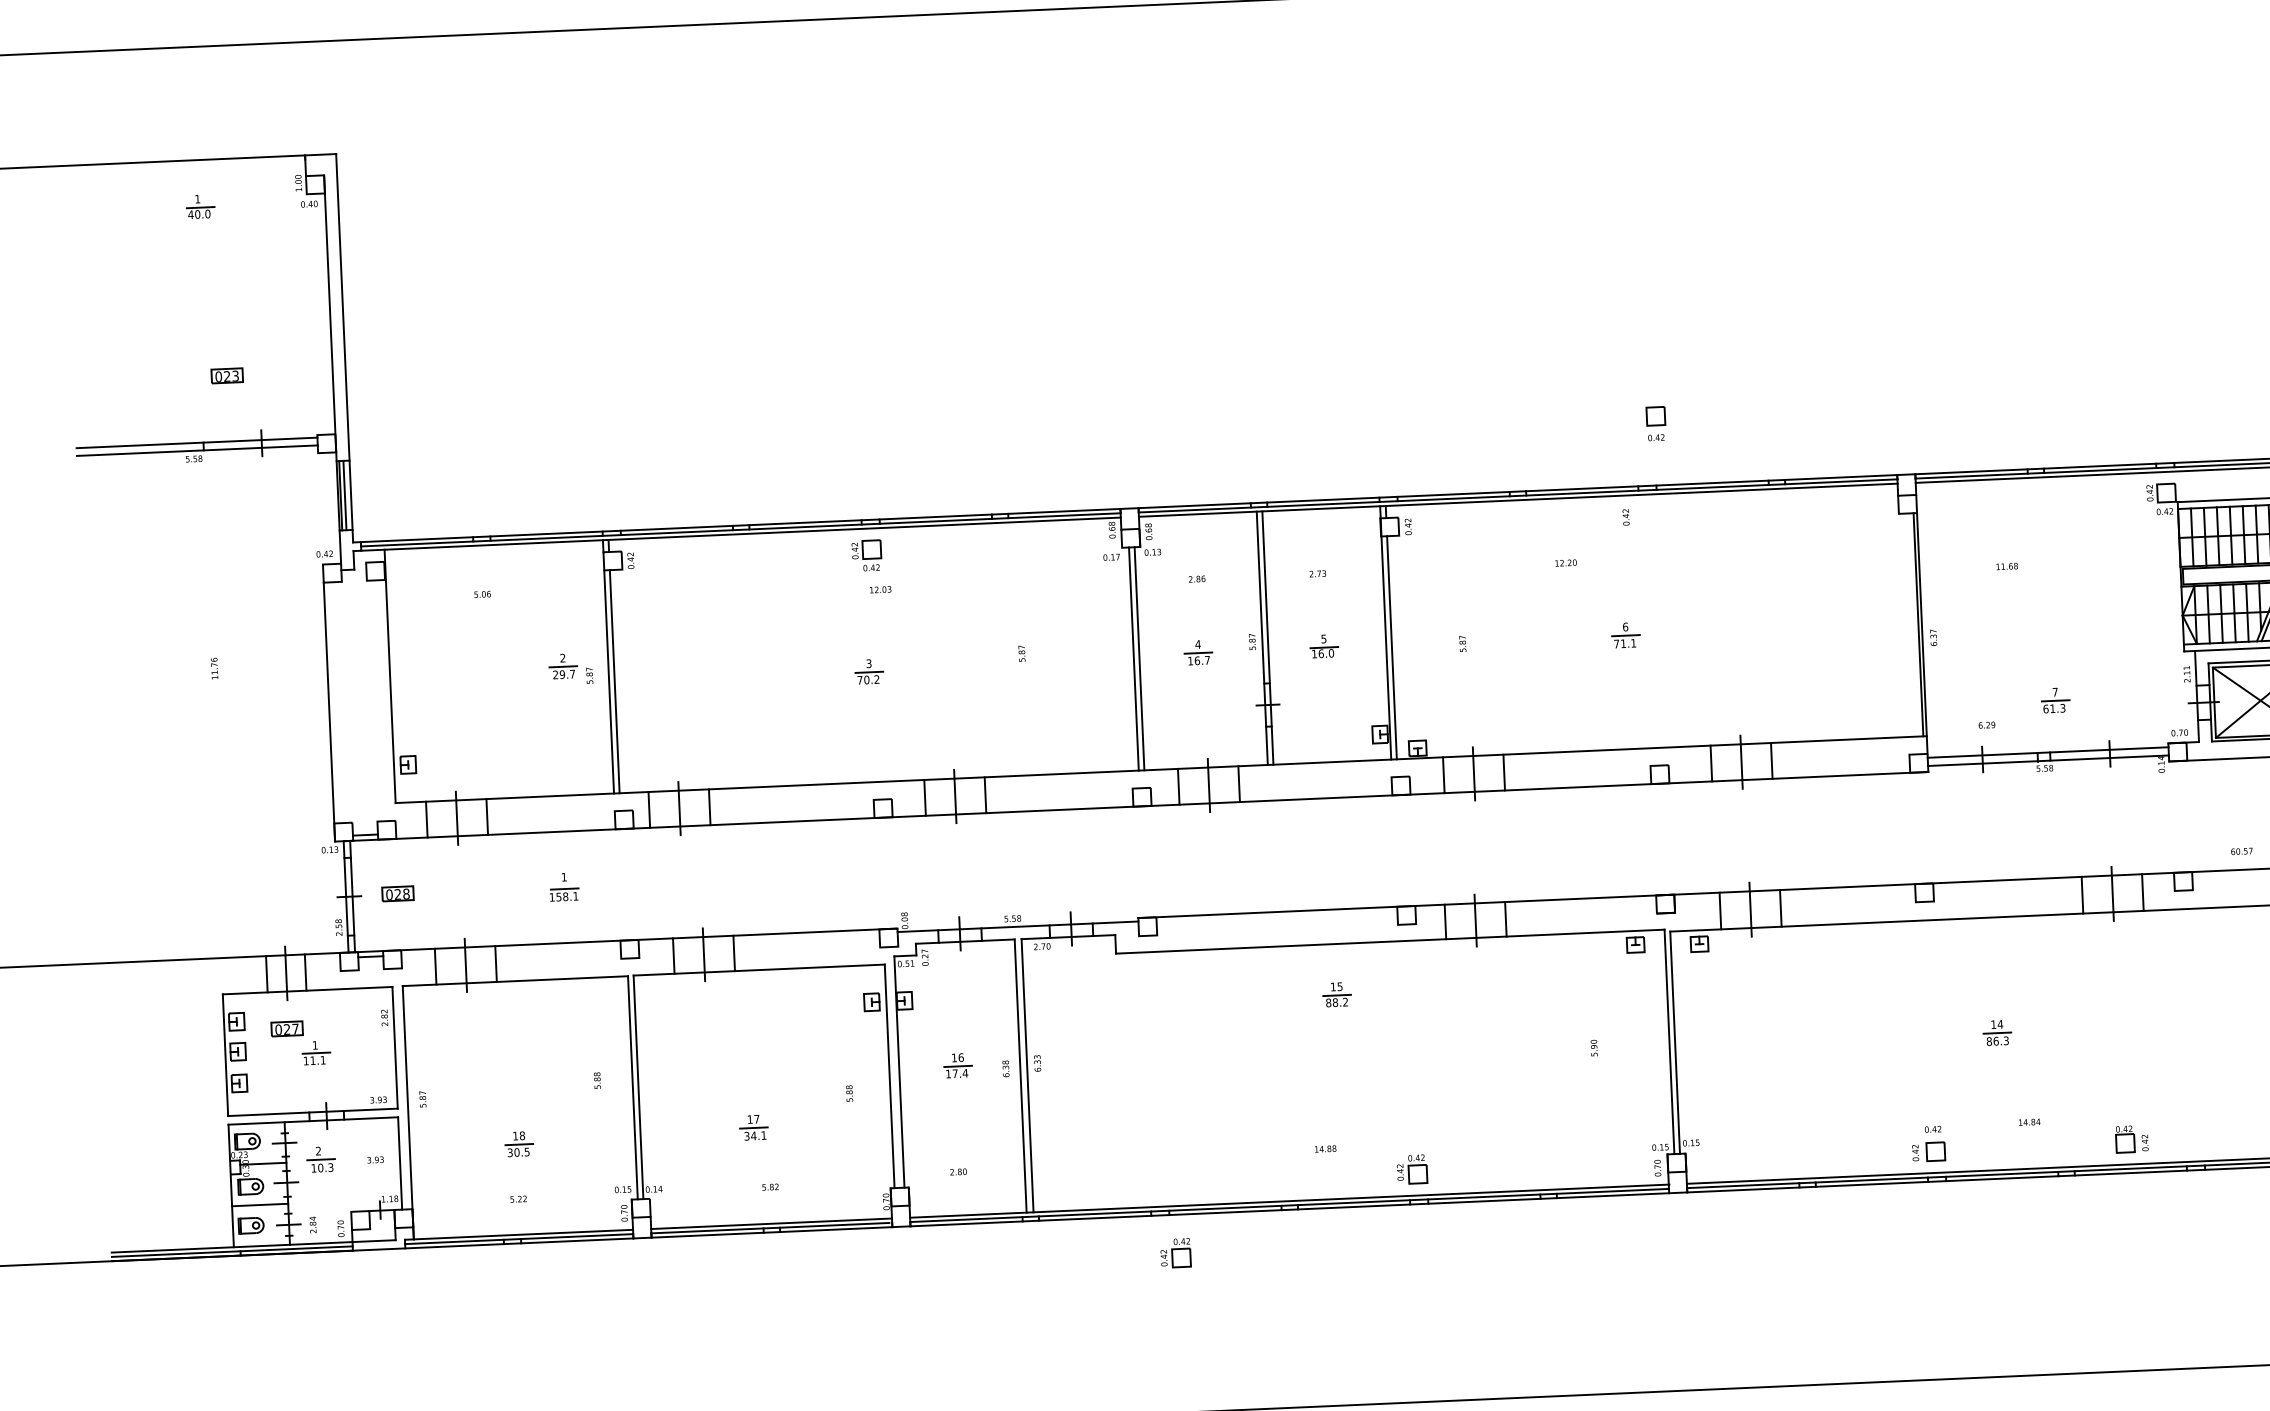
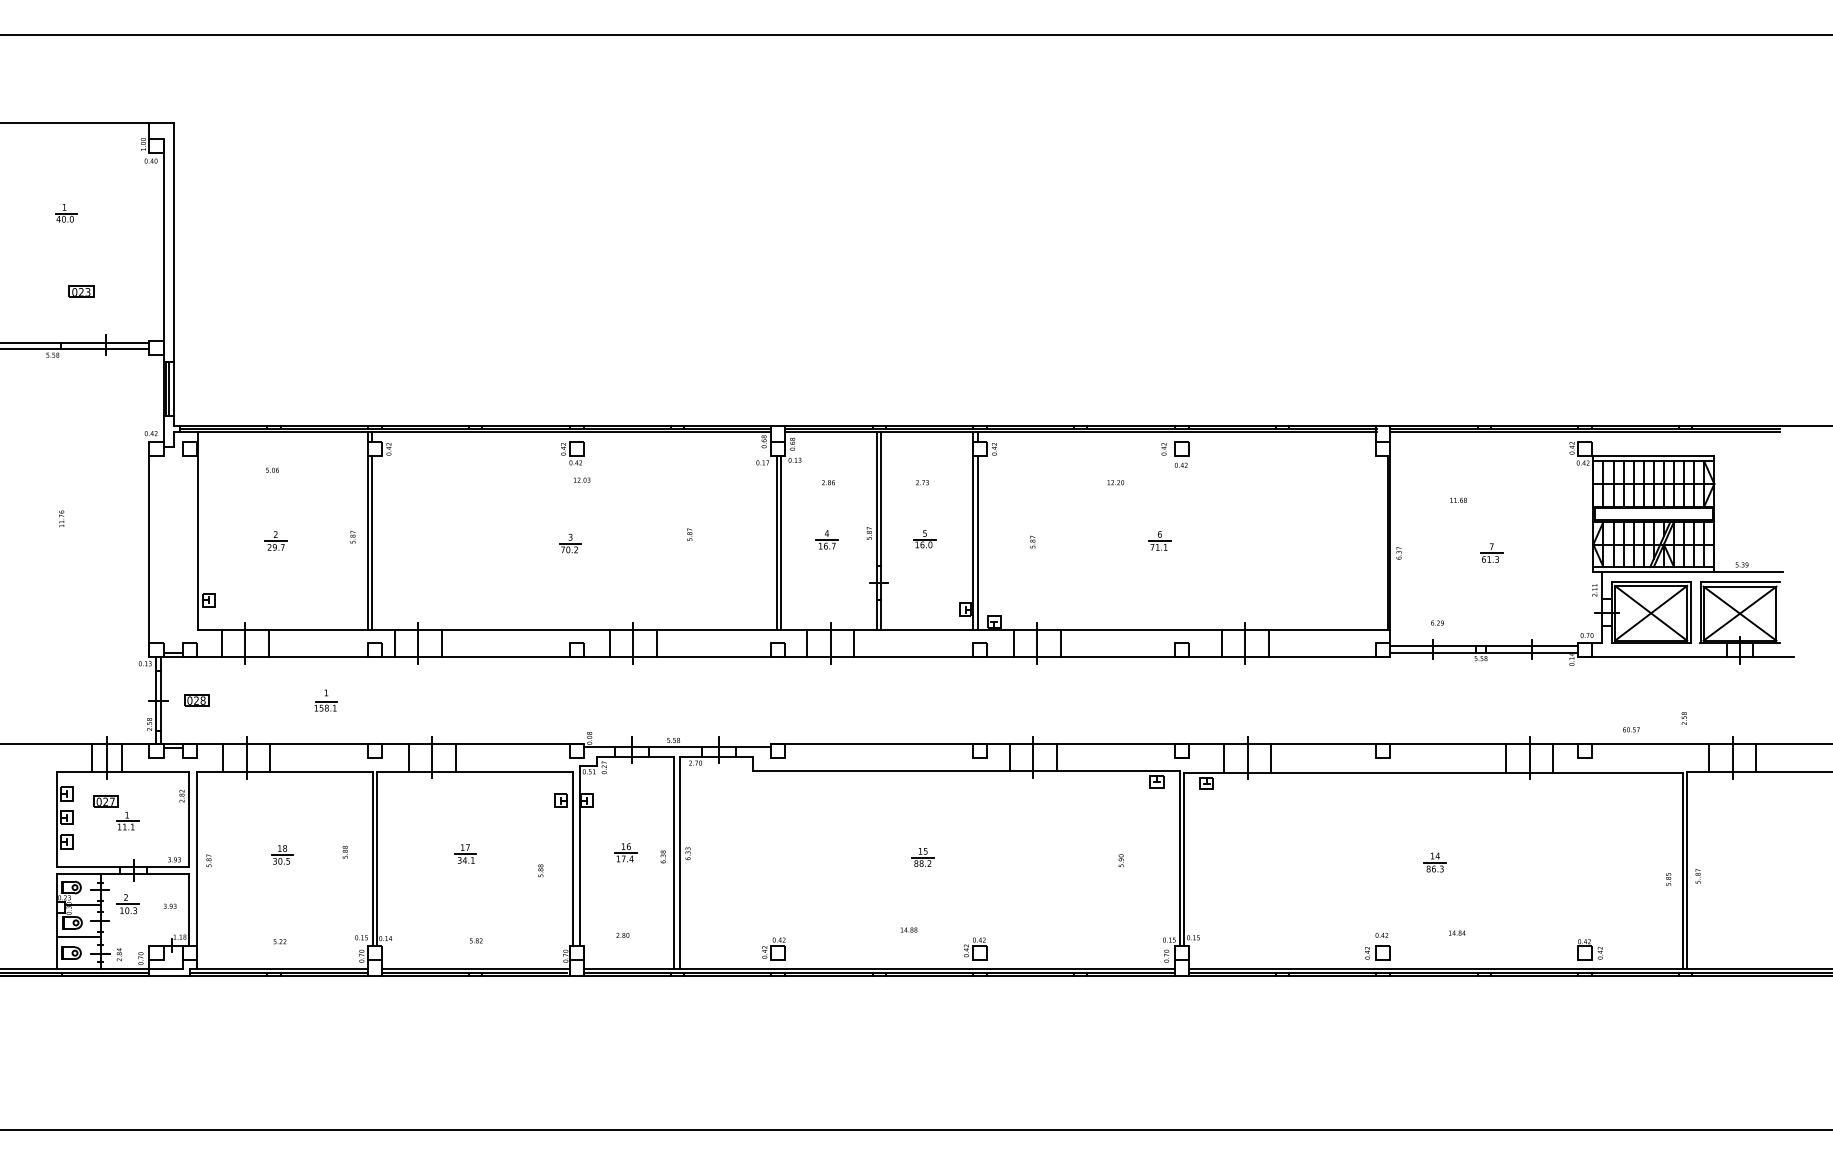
part: (200, 206) -> (66, 213), moved
part: (1656, 423) -> (1181, 454), moved
part: (562, 665) -> (275, 540), moved
part: (2055, 699) -> (1491, 552), moved
part: (1336, 994) -> (922, 857), moved
part: (754, 1126) -> (465, 853), moved
part: (2131, 1138) -> (1589, 949), moved
part: (519, 1143) -> (282, 854), moved
part: (1175, 1252) -> (773, 948), moved

